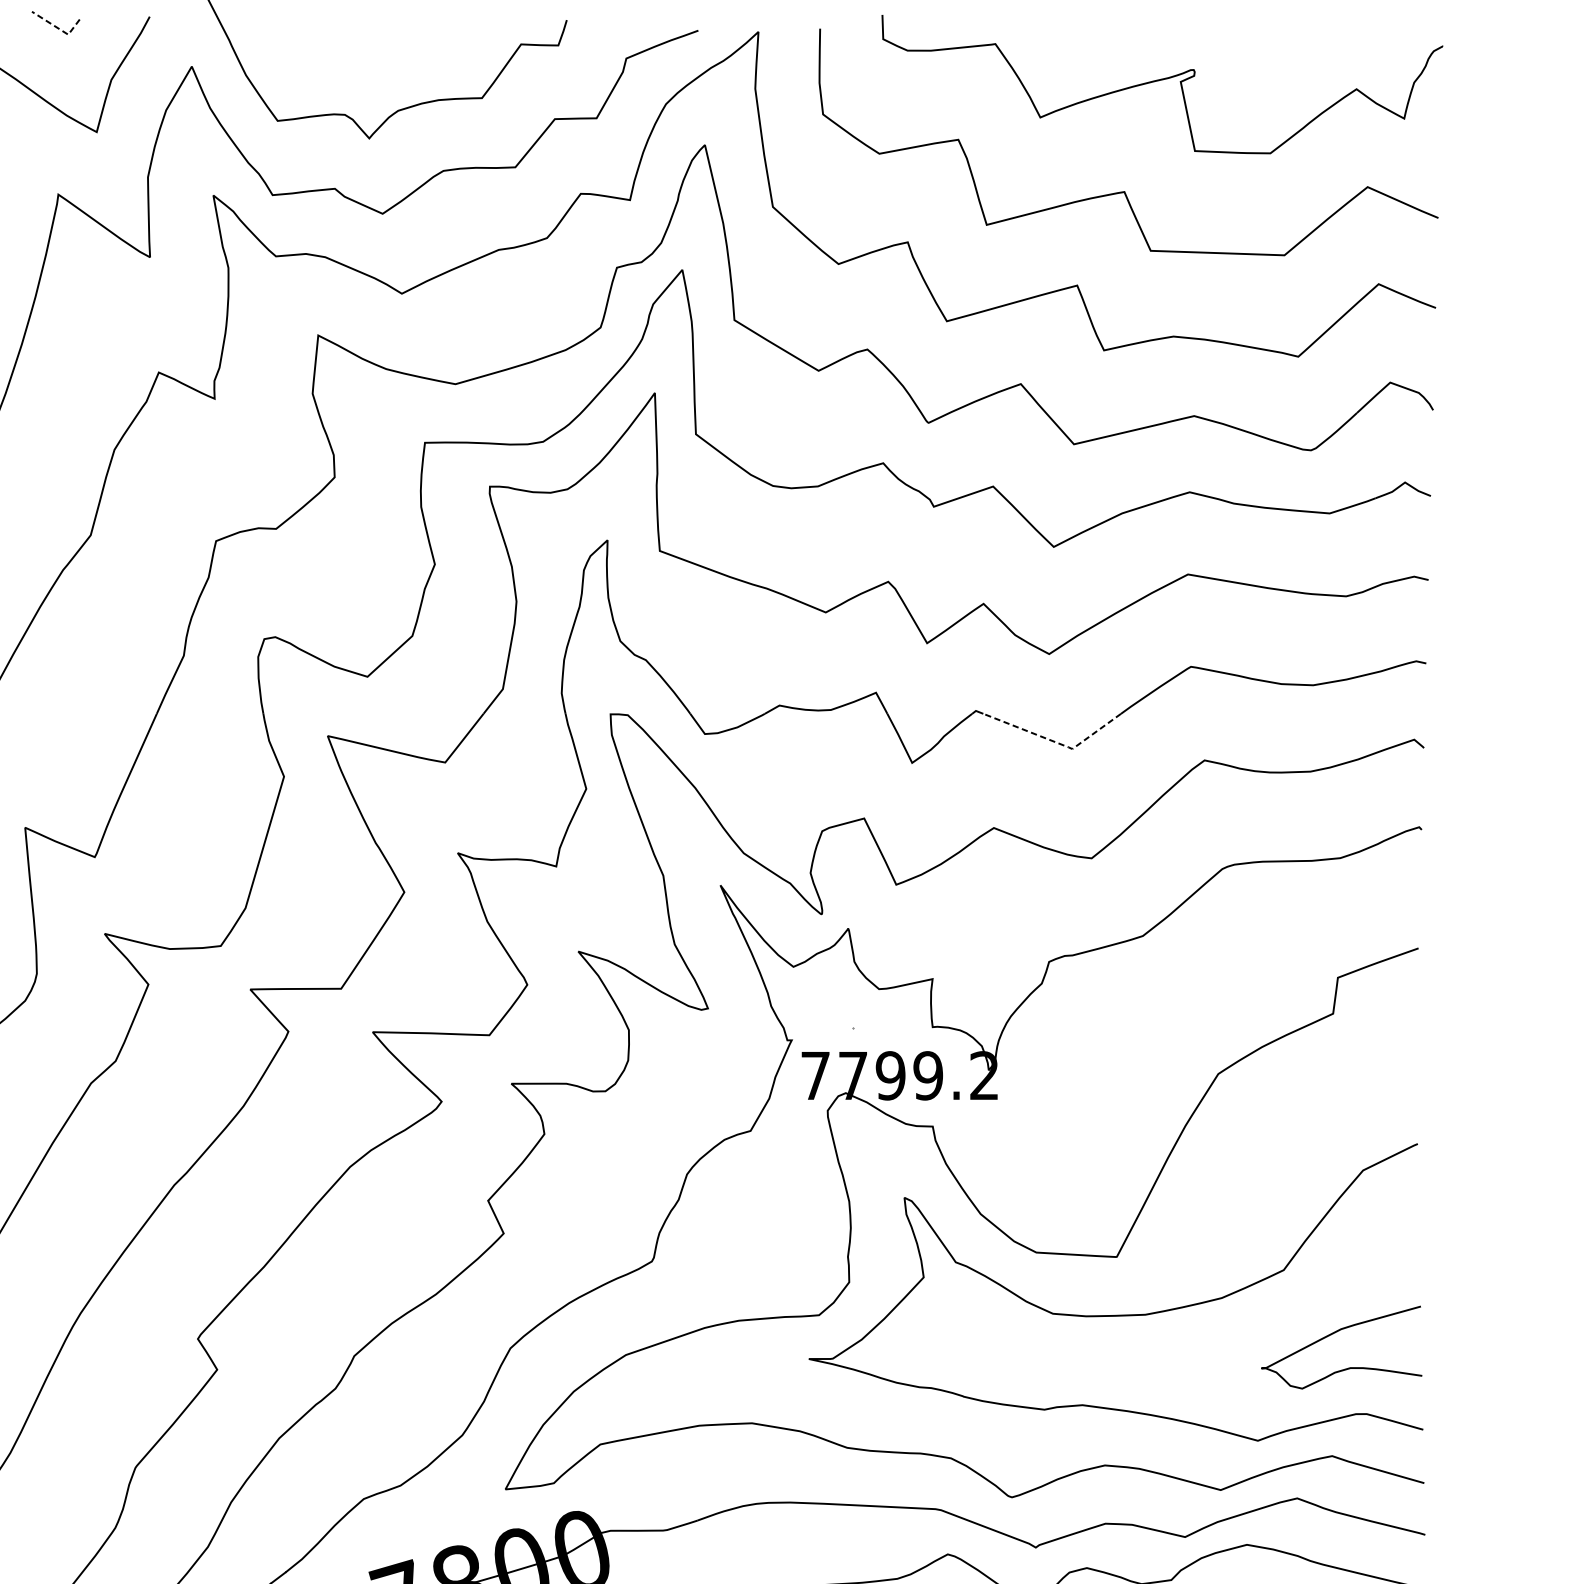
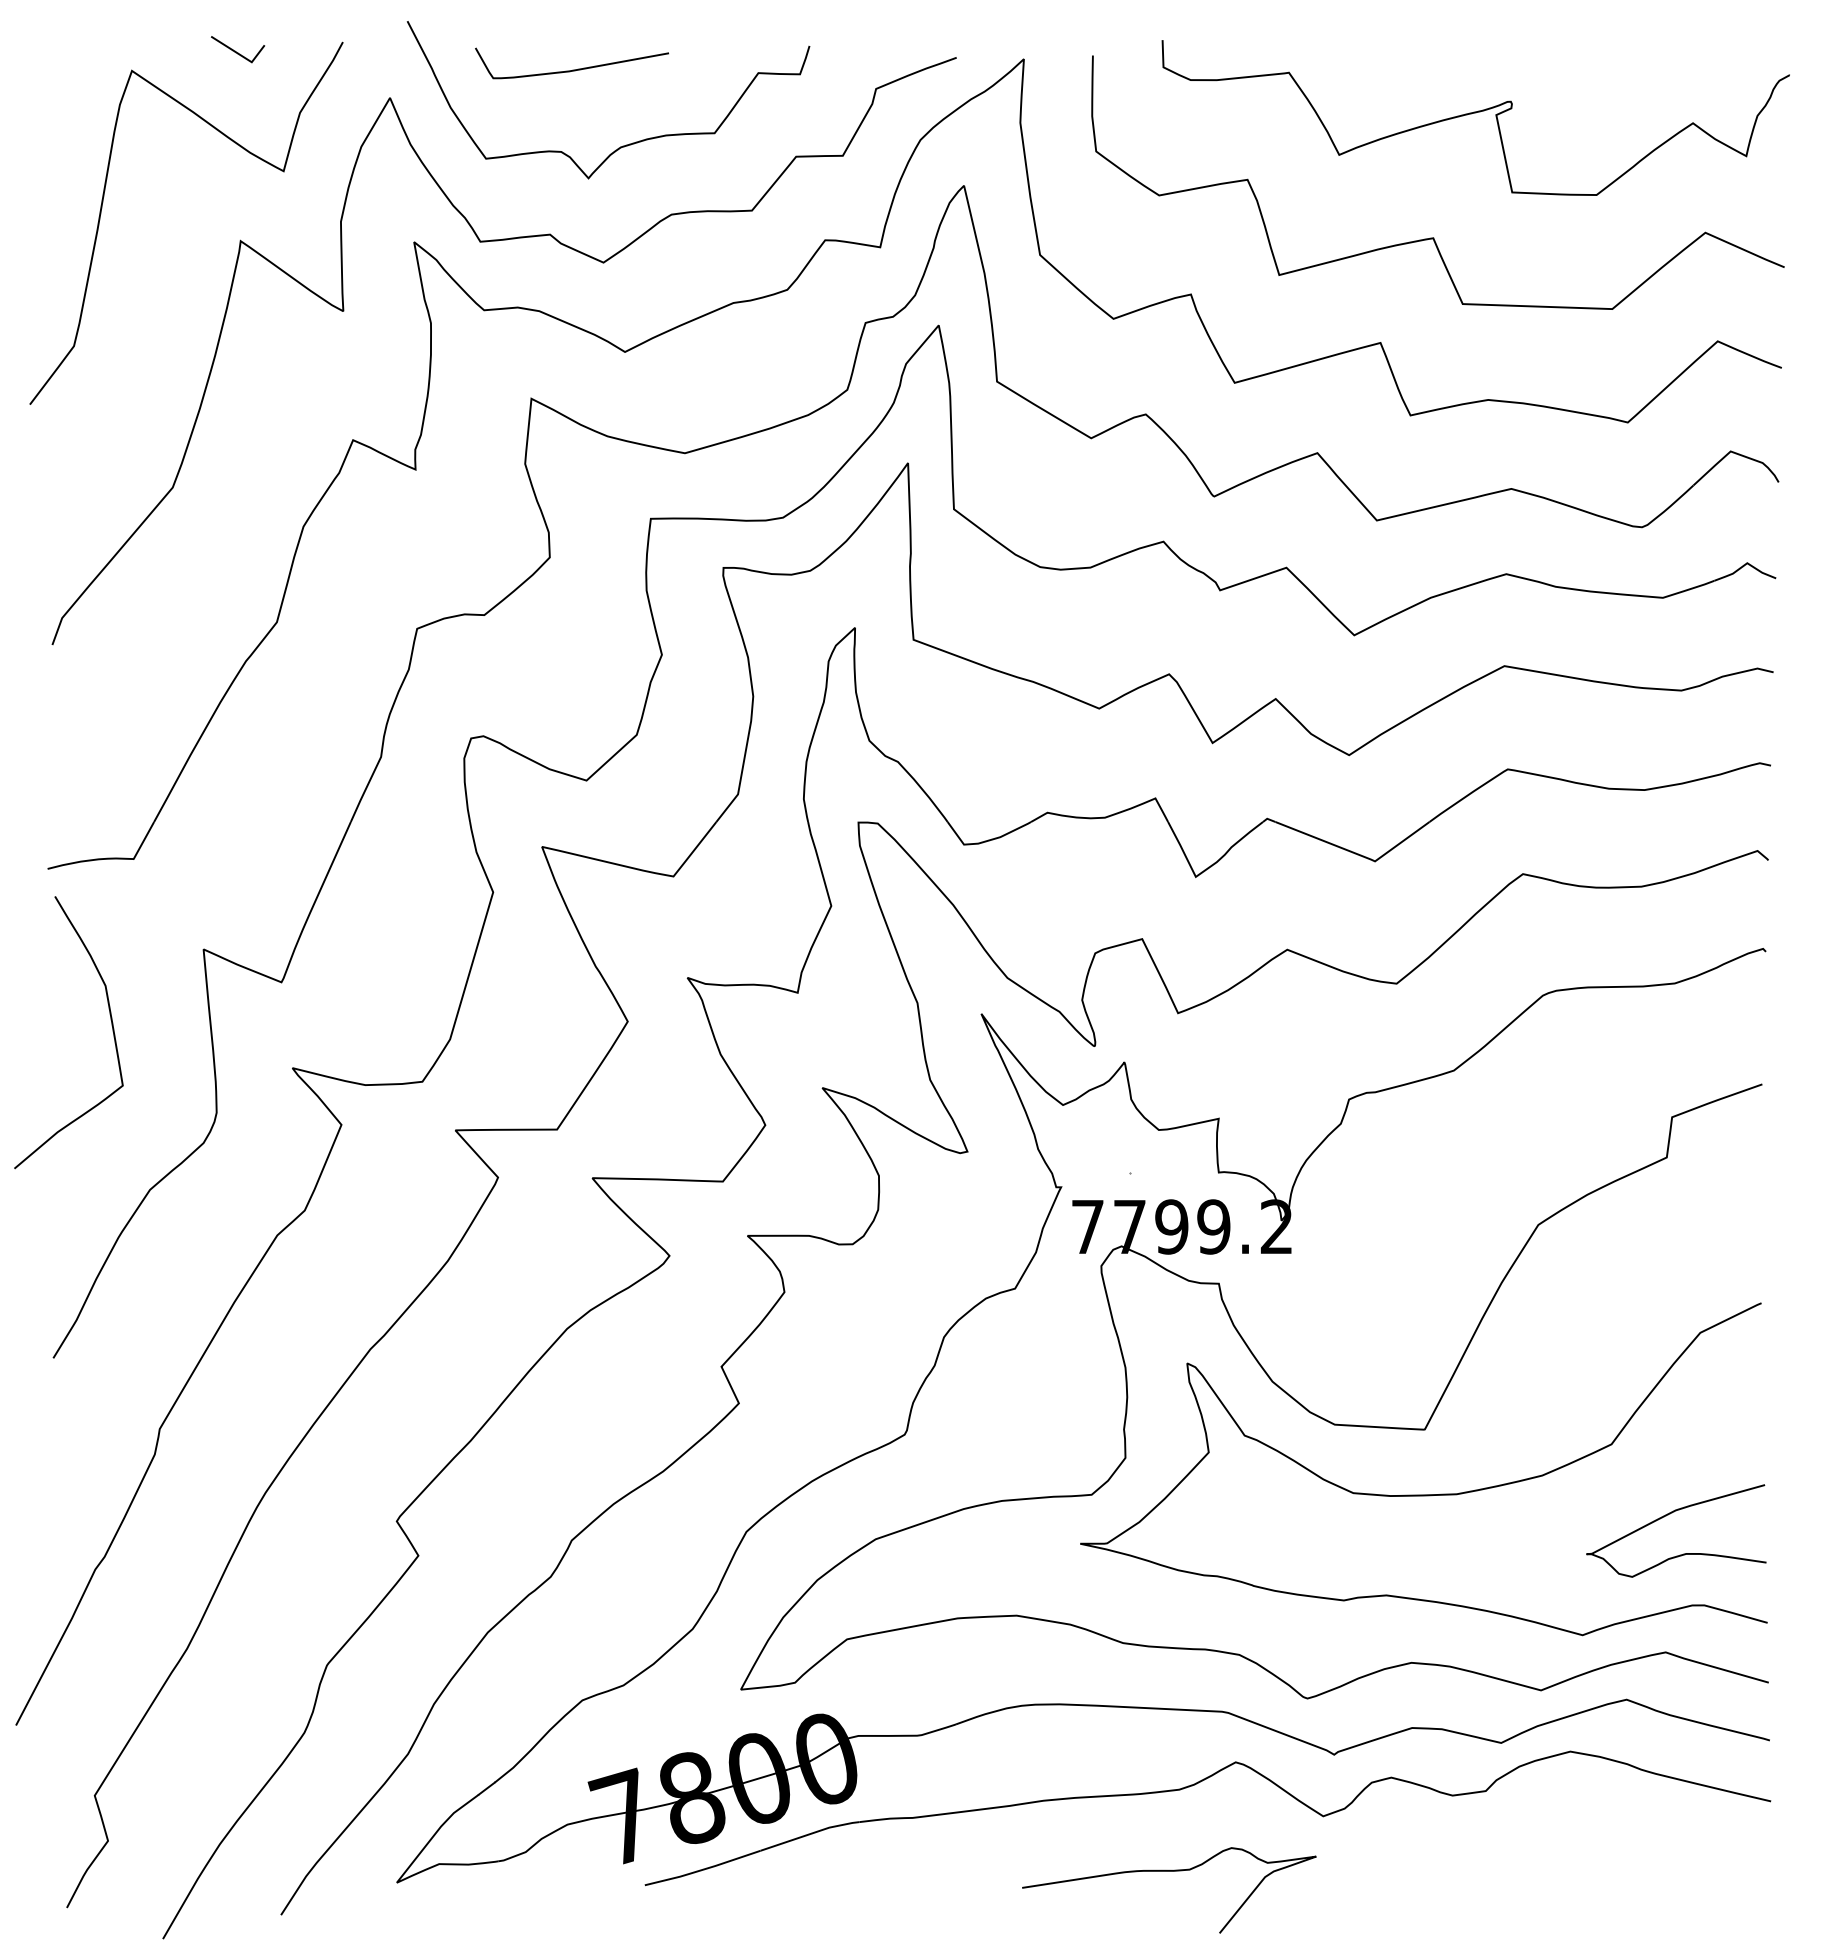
line: (59, 28) -> (241, 55), dashed -> solid
curve: (354, 41) -> (572, 69), added
line: (1056, 742) -> (1357, 854), dashed -> solid

